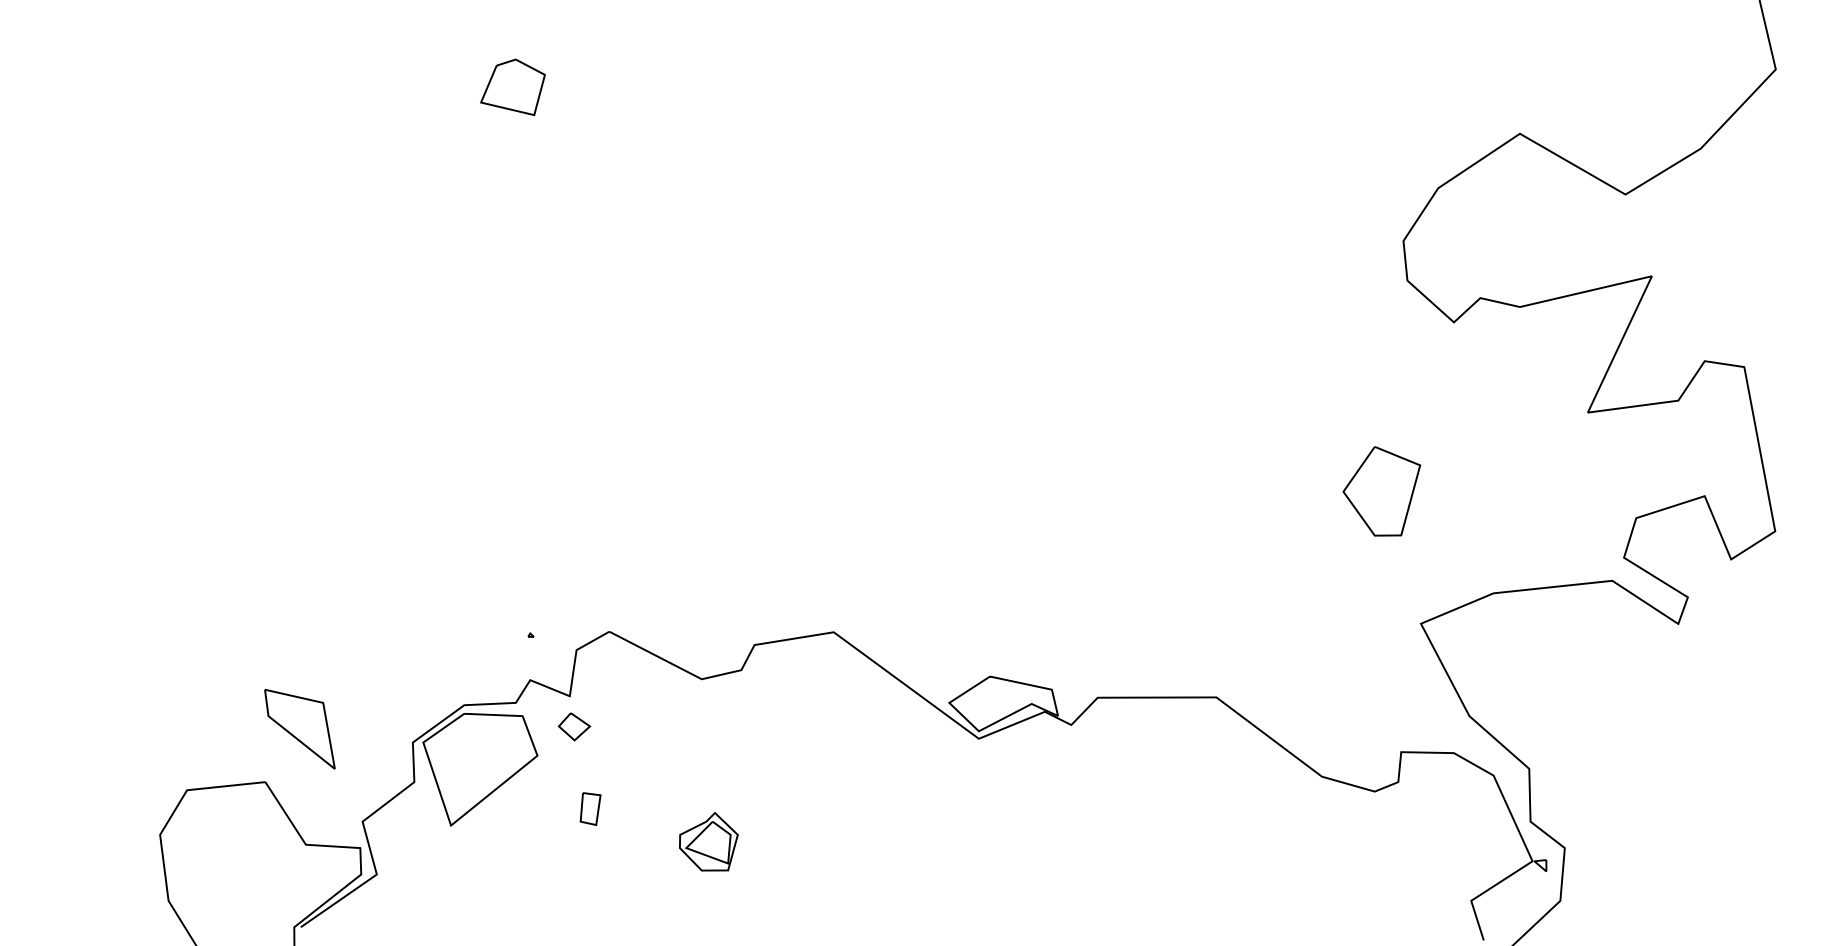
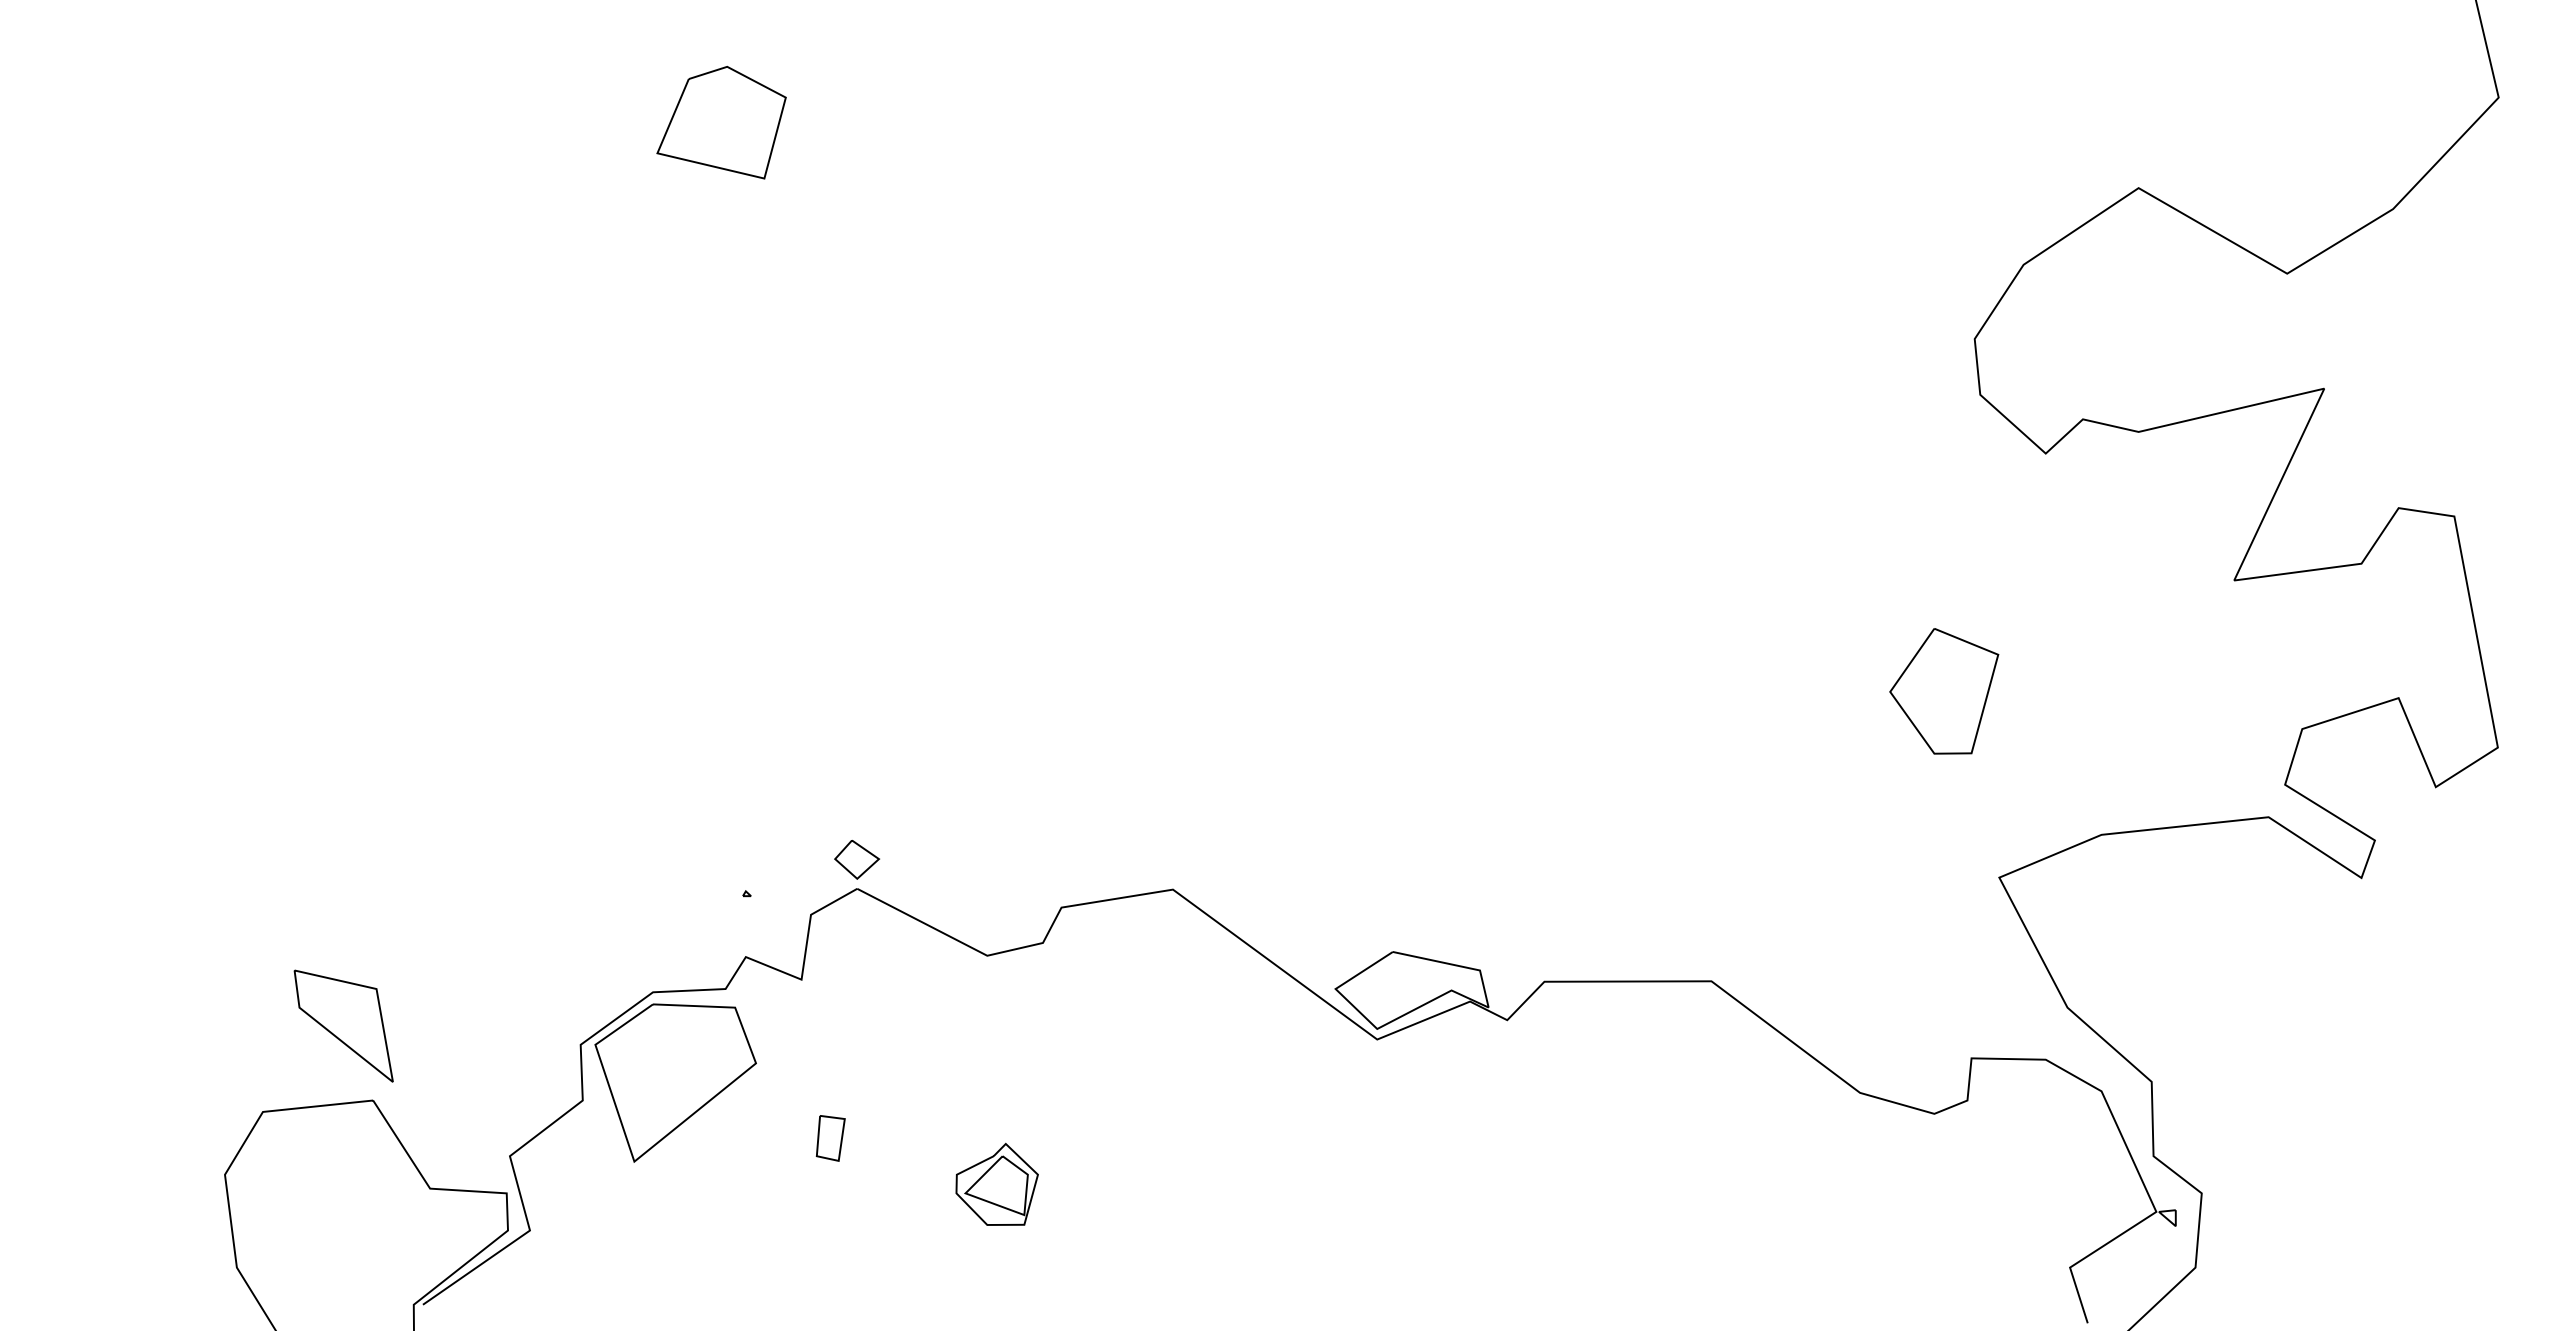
part: (512, 87) -> (721, 122), size x1.43
part: (574, 726) -> (857, 859), moved
part: (299, 728) -> (343, 1025), moved

